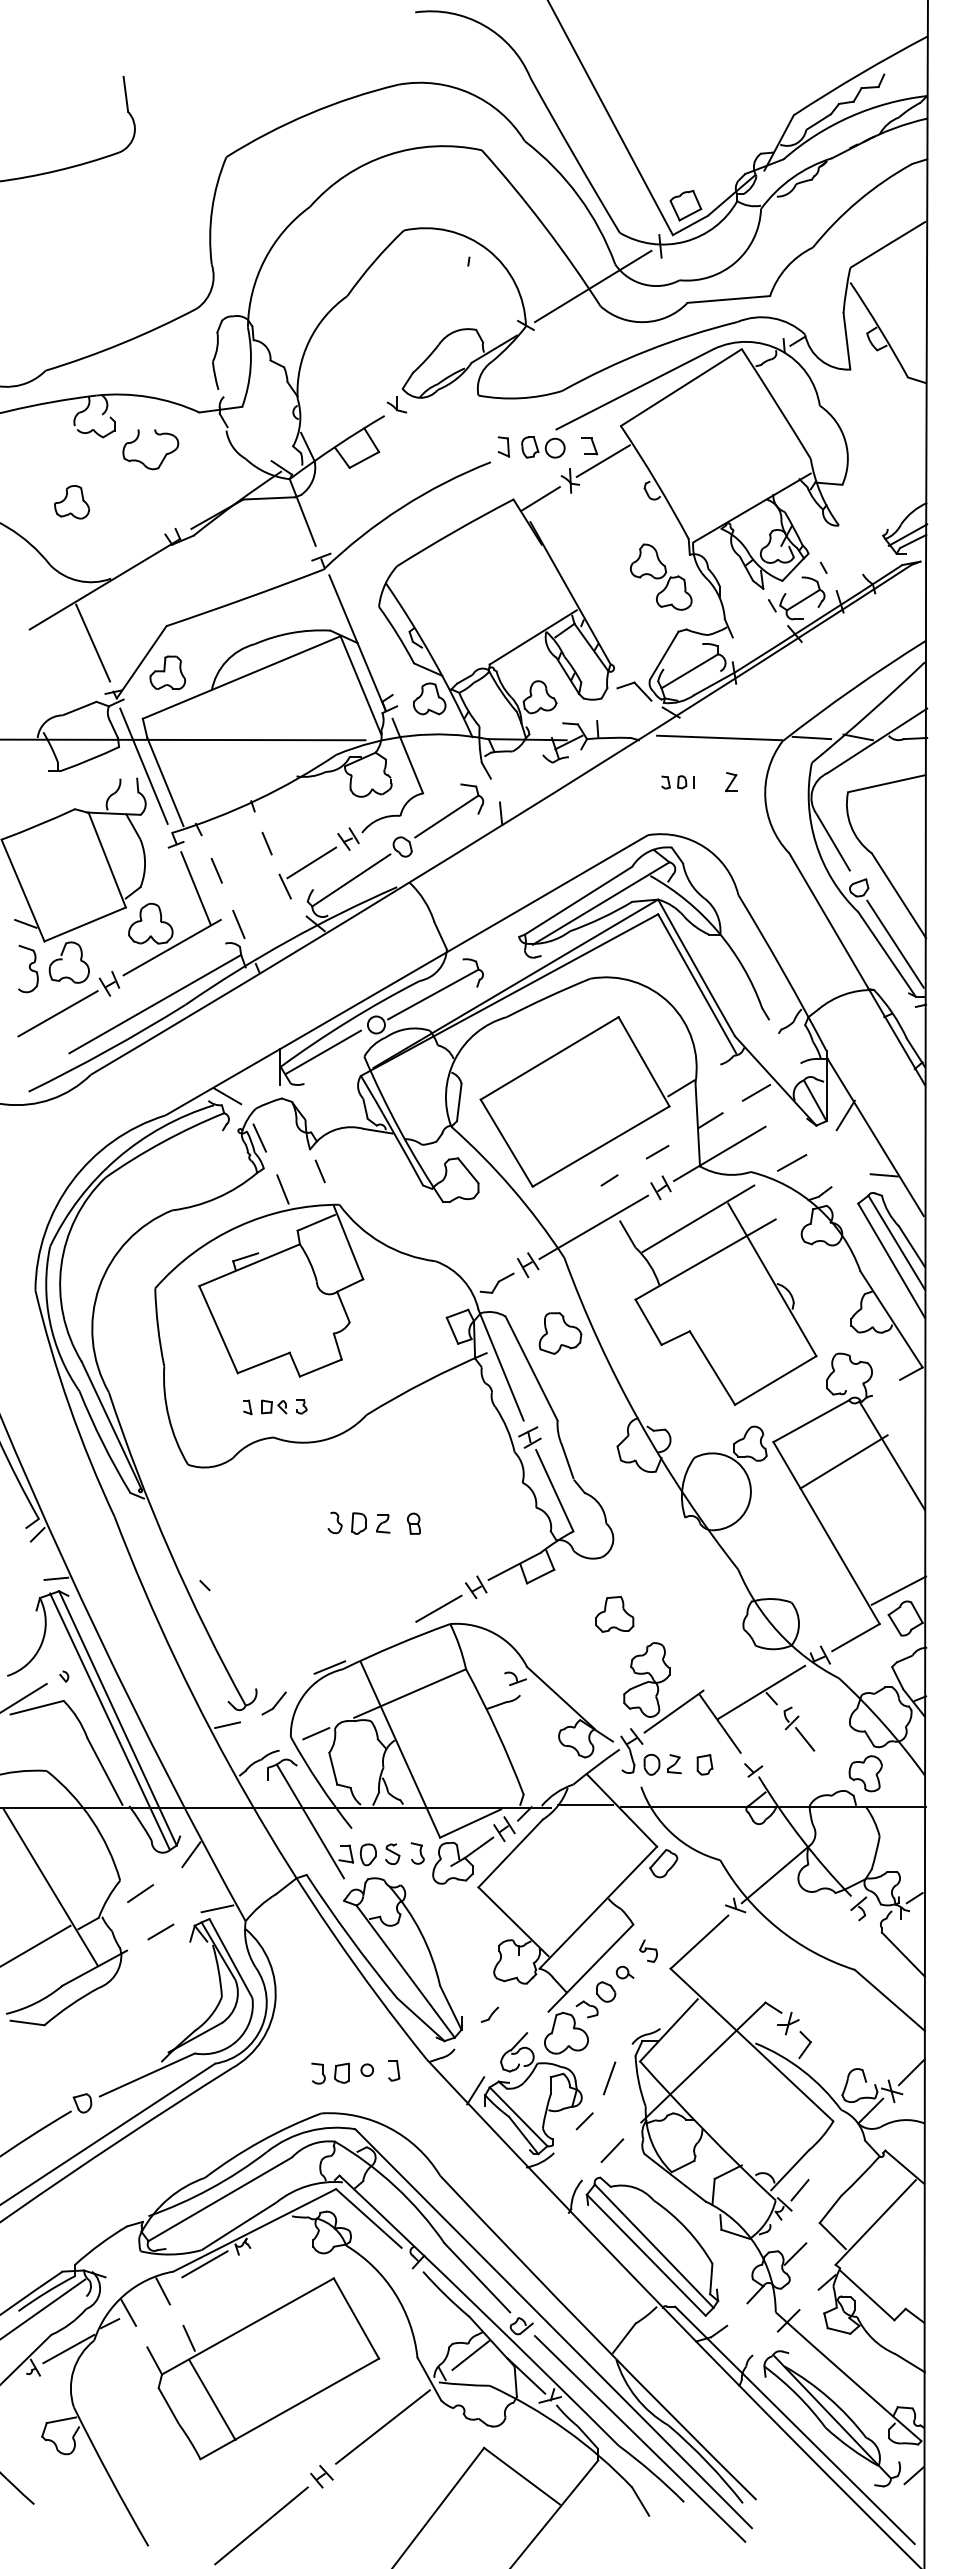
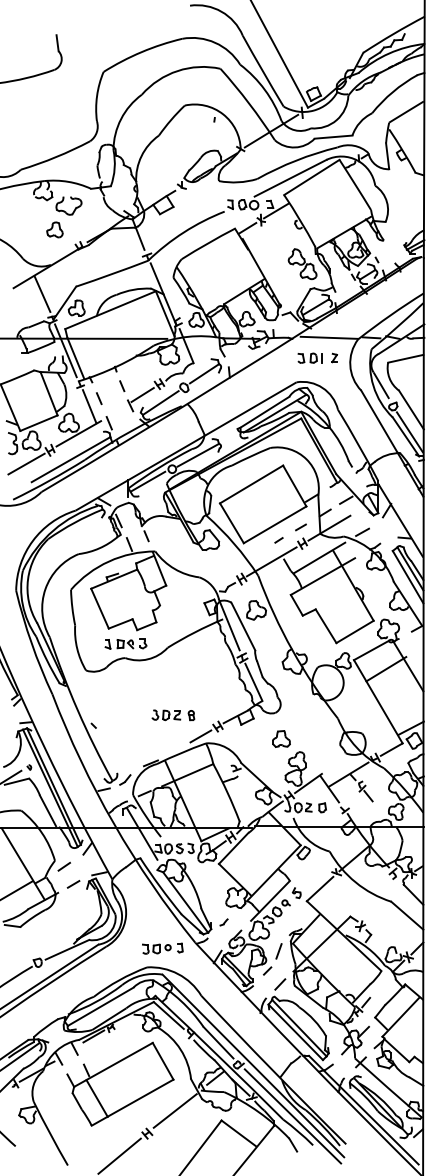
part: (71, 501) -> (54, 229), moved
part: (676, 780) -> (309, 357), size x1.67
part: (274, 1405) -> (125, 643), size x1.43
part: (374, 1523) -> (173, 715), moved

